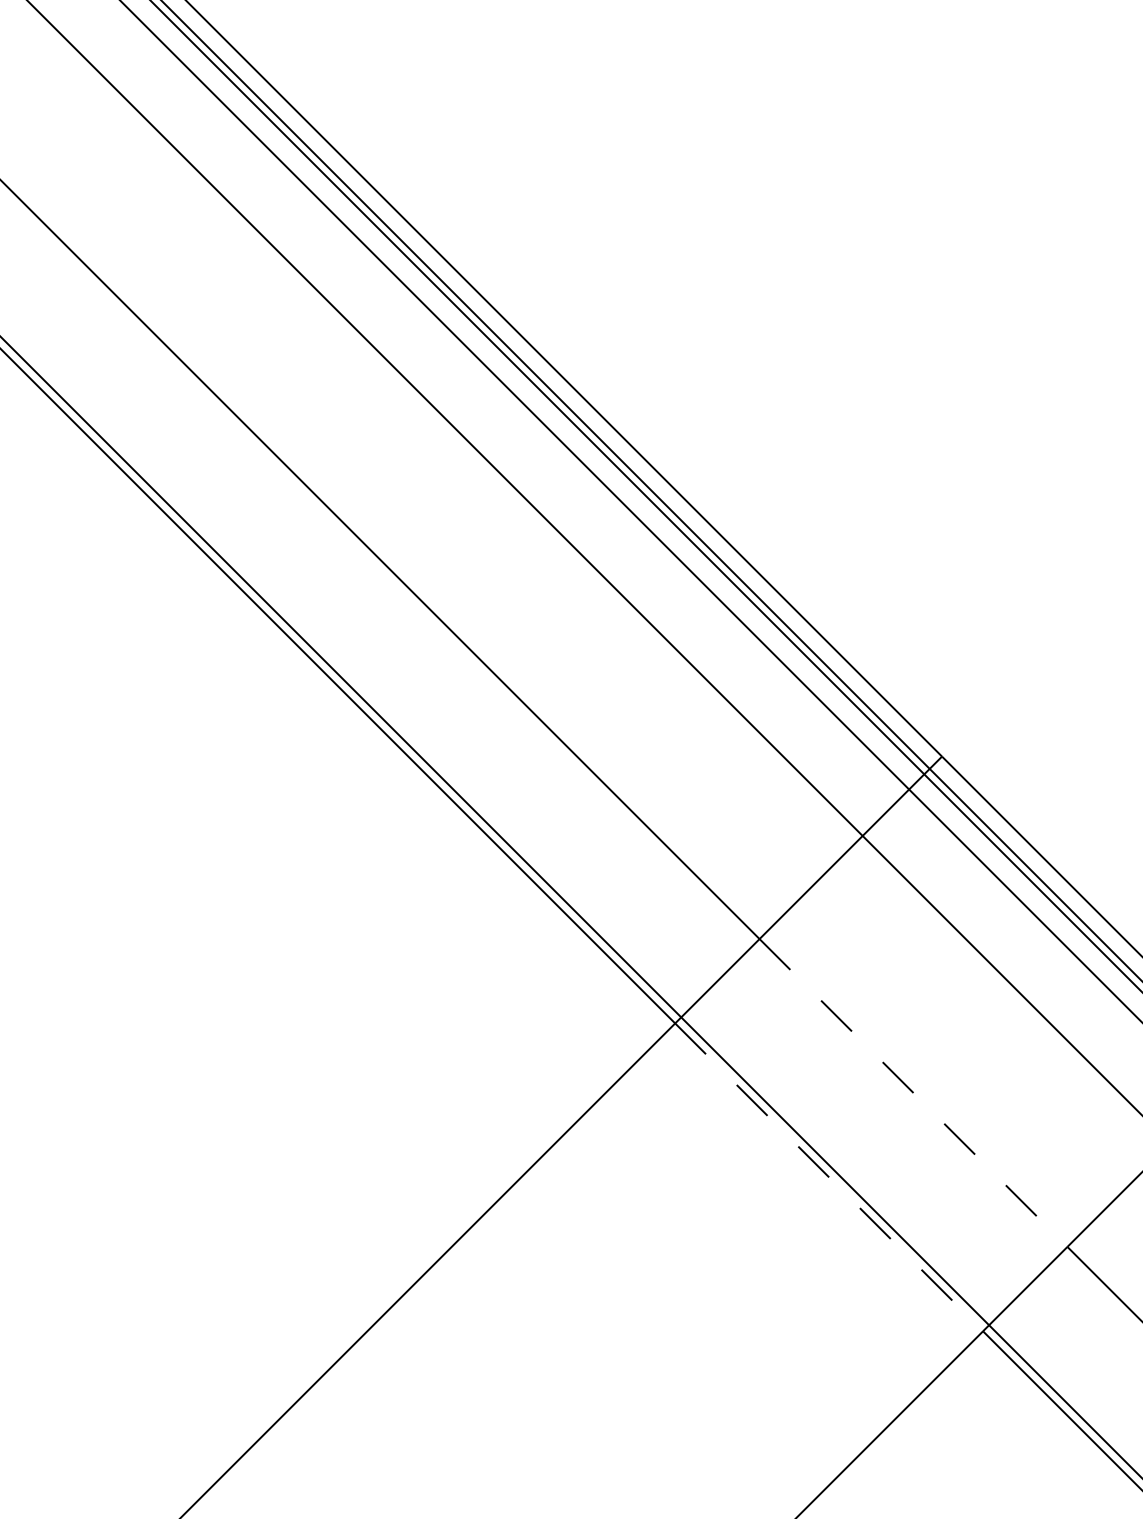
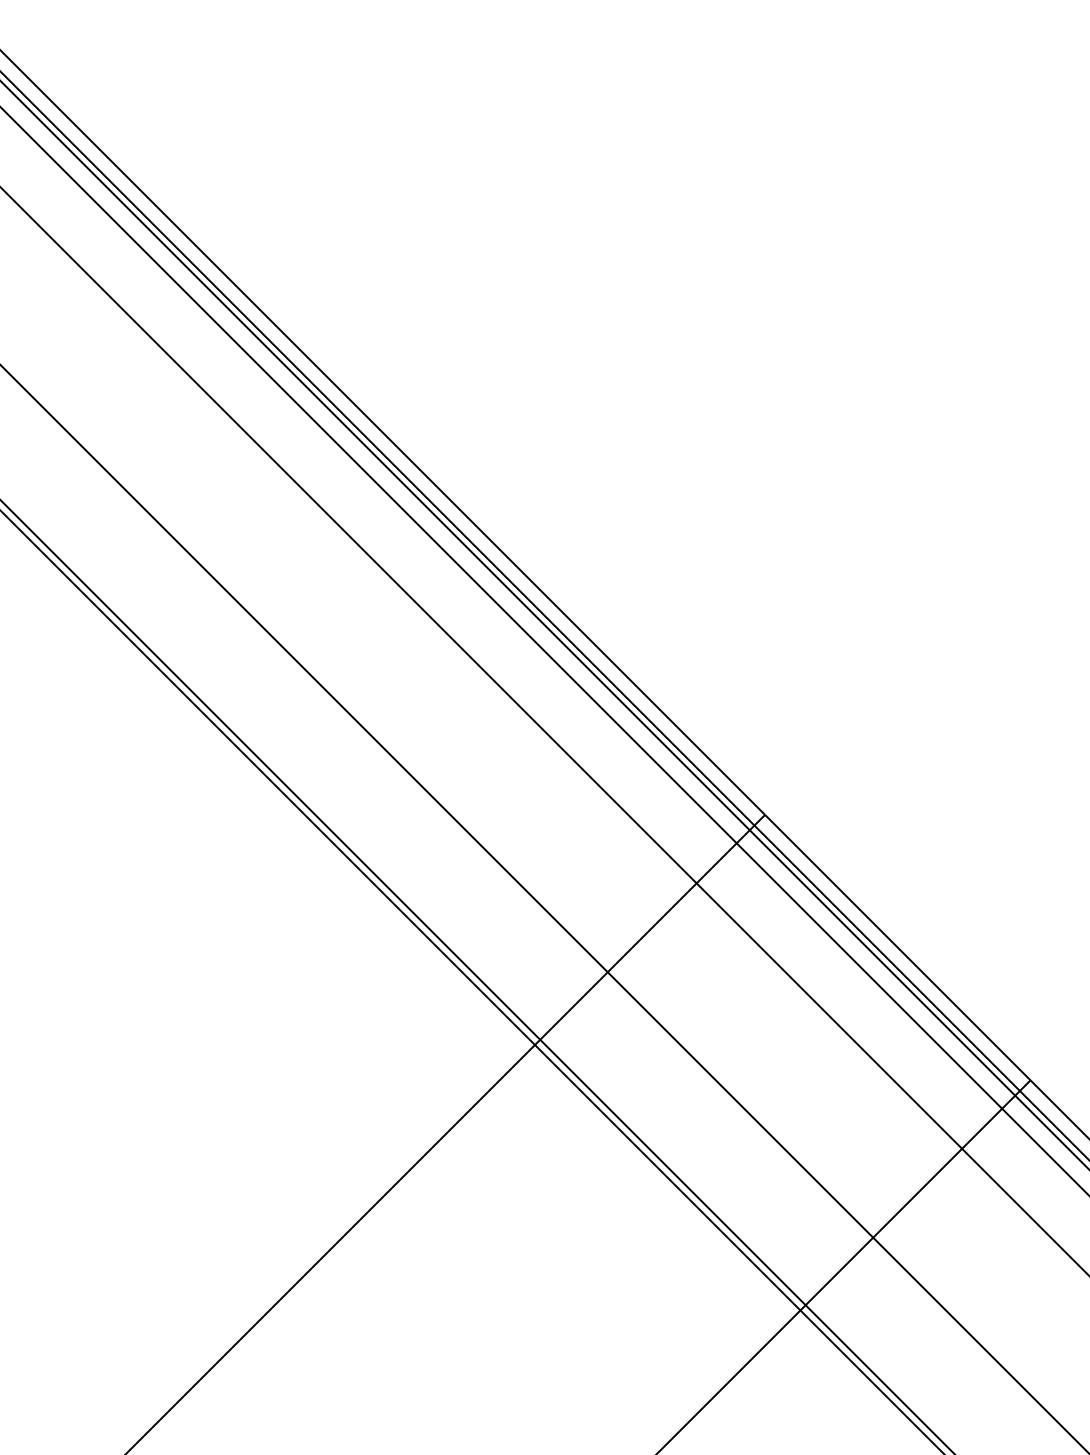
line: (913, 1092) -> (740, 1104), dashed -> solid
line: (828, 1177) -> (667, 1177), dashed -> solid

